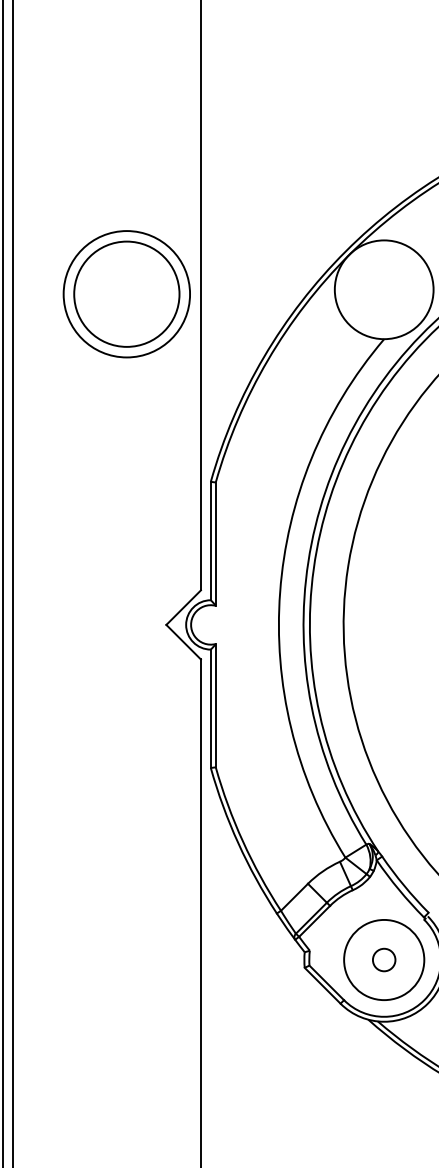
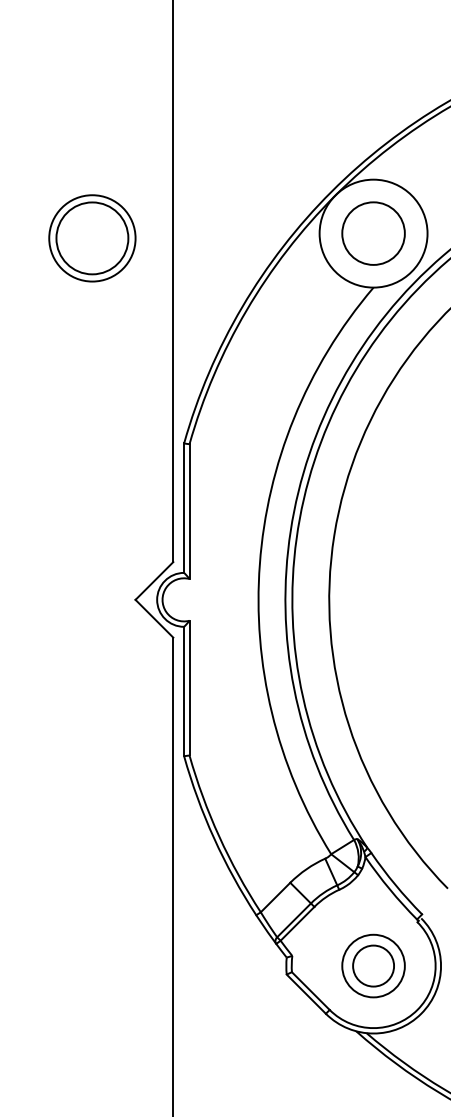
circle: (383, 289) -> (372, 233), added
part: (126, 293) -> (91, 237), size x0.62
circle: (383, 959) -> (372, 965), size x0.71
circle: (383, 959) -> (372, 965), size x1.67

